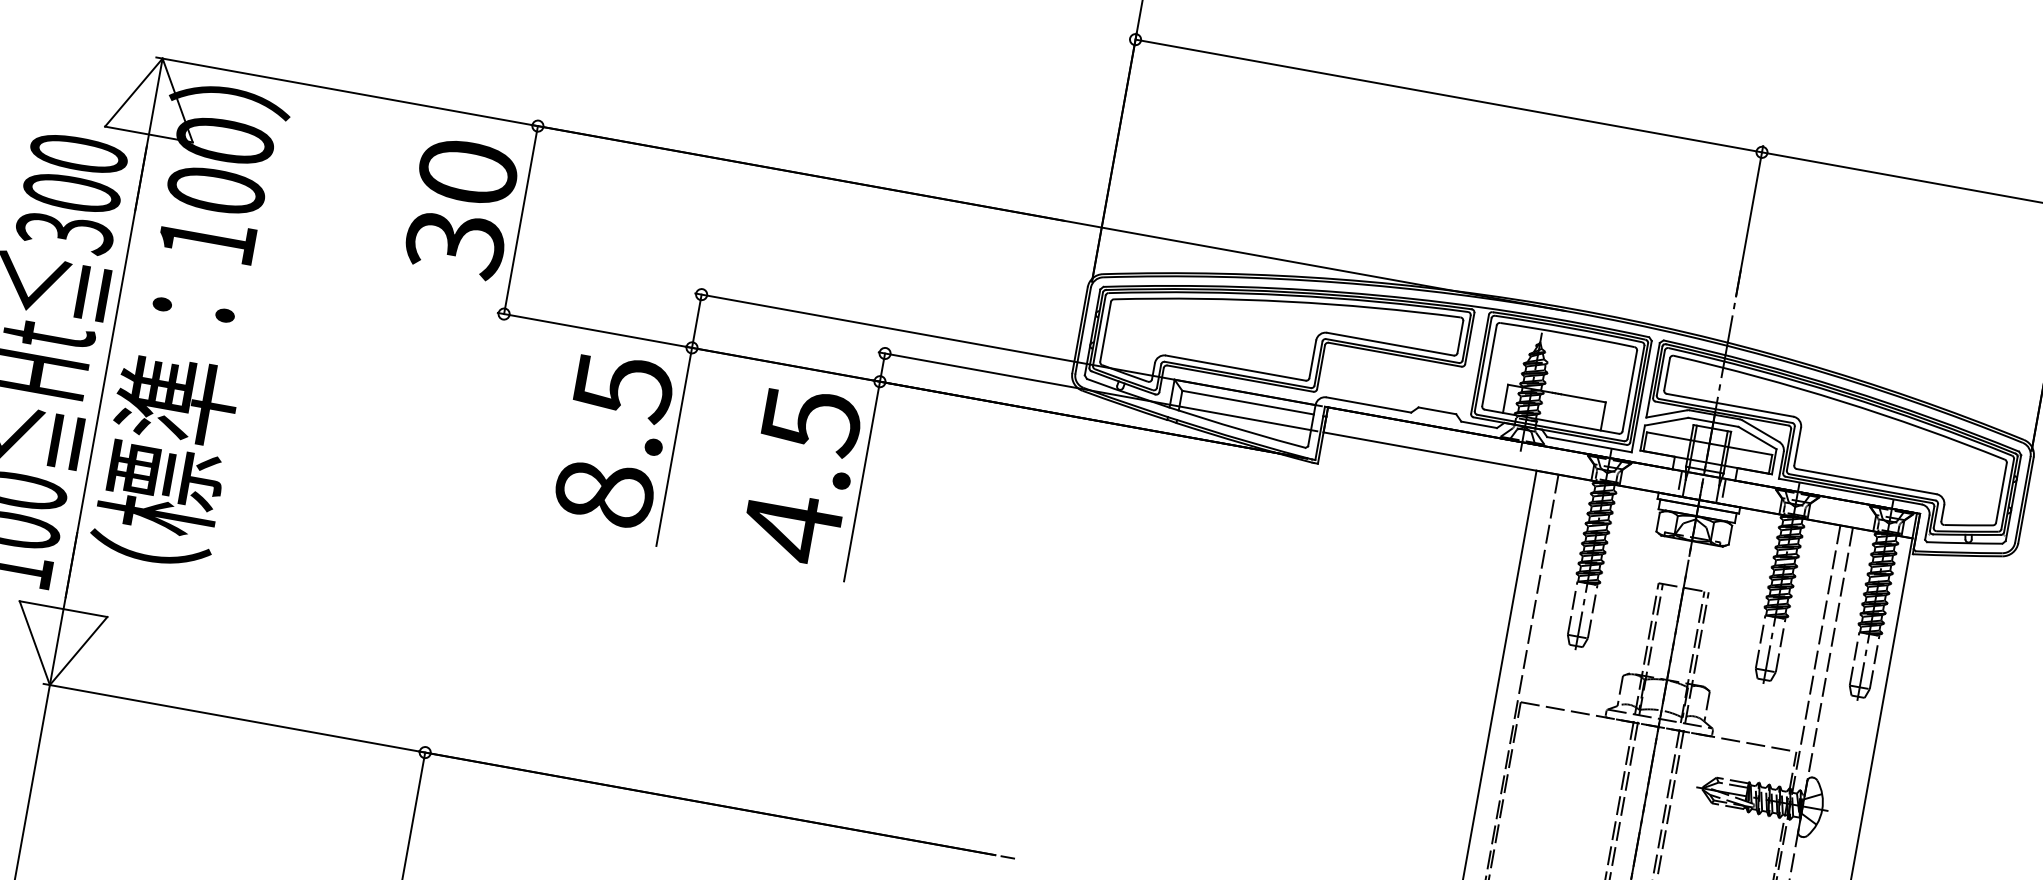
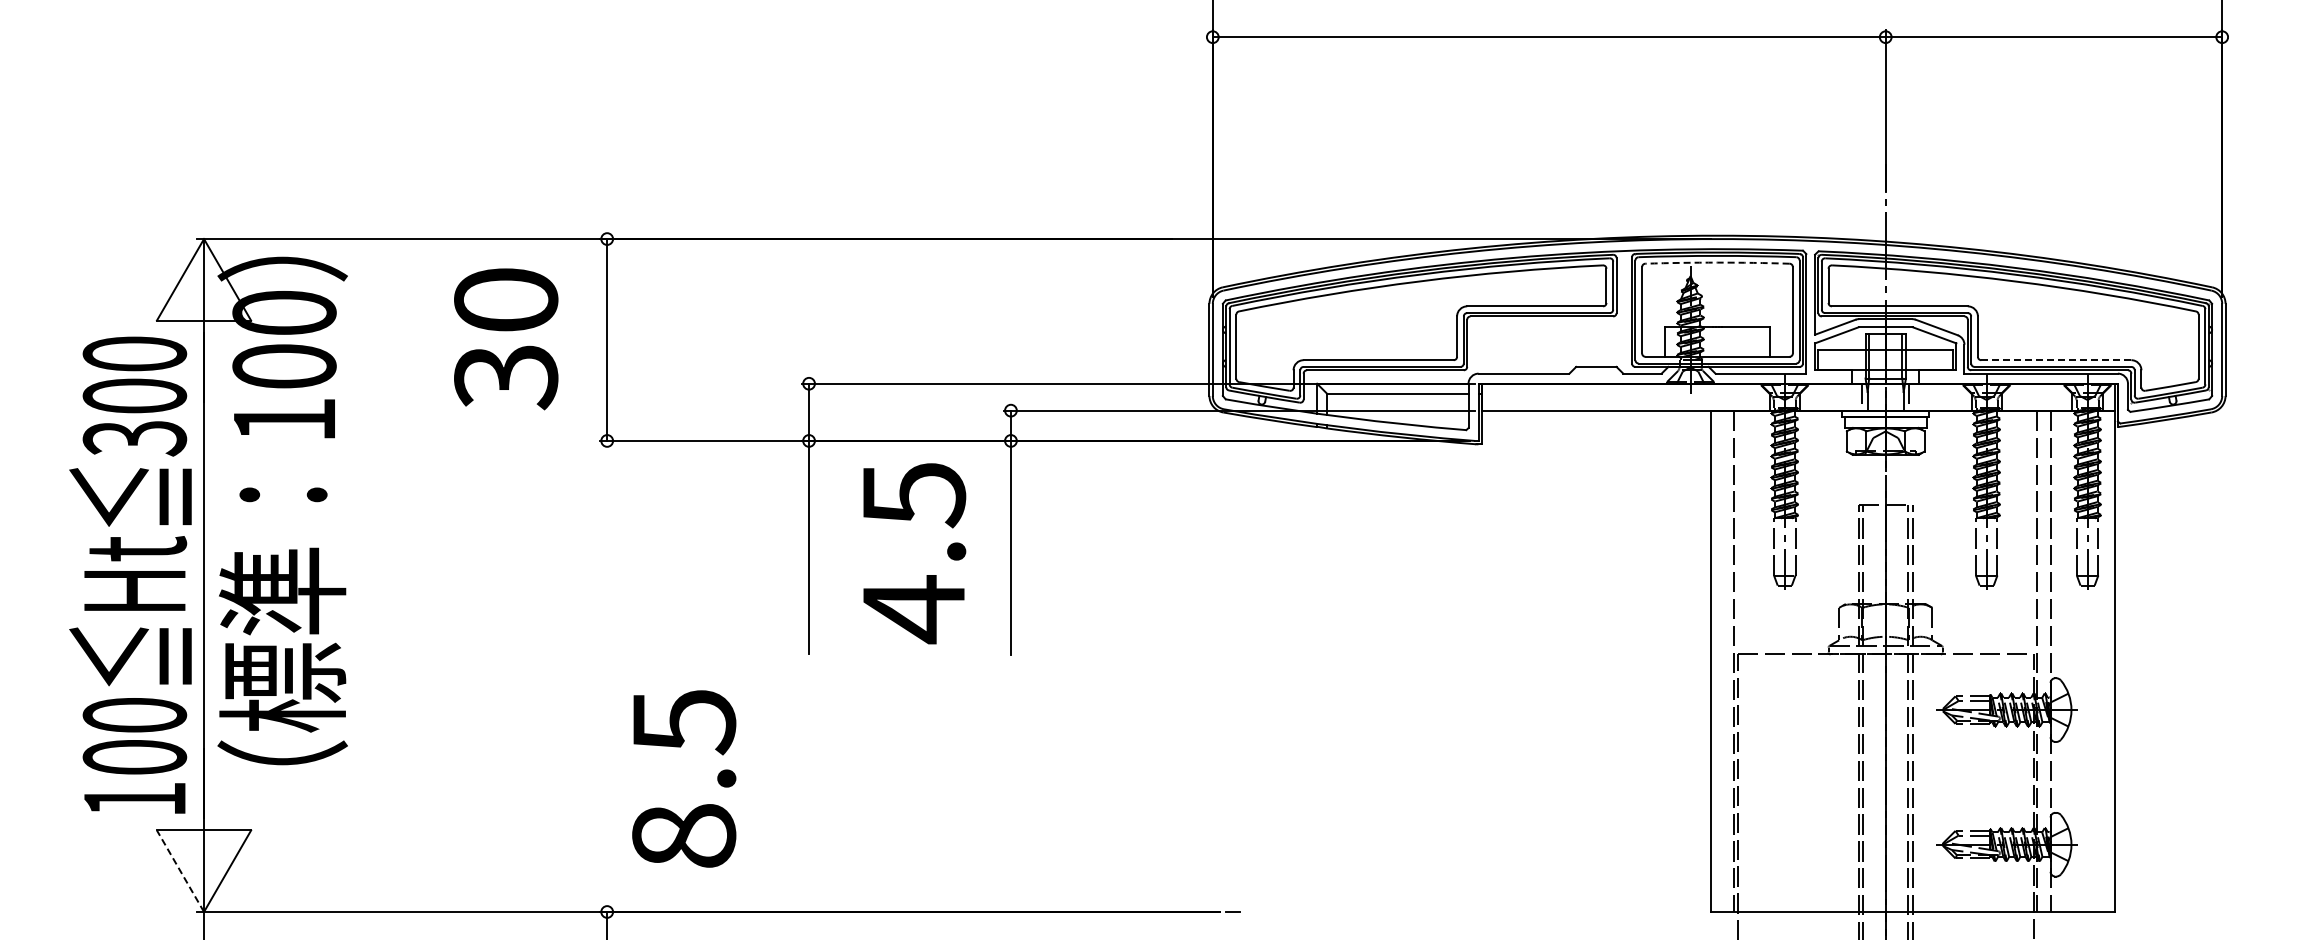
text: (461, 208) -> (506, 339), moved
arc: (1567, 333) -> (1717, 262), solid -> dashed
text: (614, 440) -> (684, 778), moved
text: (802, 475) -> (914, 553), moved
line: (1866, 481) -> (2056, 360), solid -> dashed
line: (34, 642) -> (180, 870), solid -> dashed

